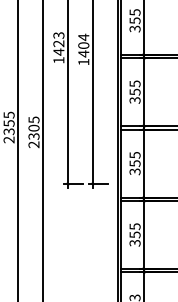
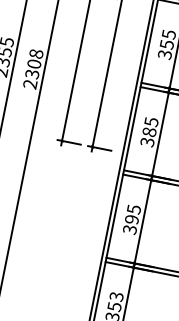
text: (33, 119) -> (35, 53), 2305 -> 2308
text: (134, 163) -> (148, 131), 355 -> 385
text: (134, 234) -> (131, 218), 355 -> 395

